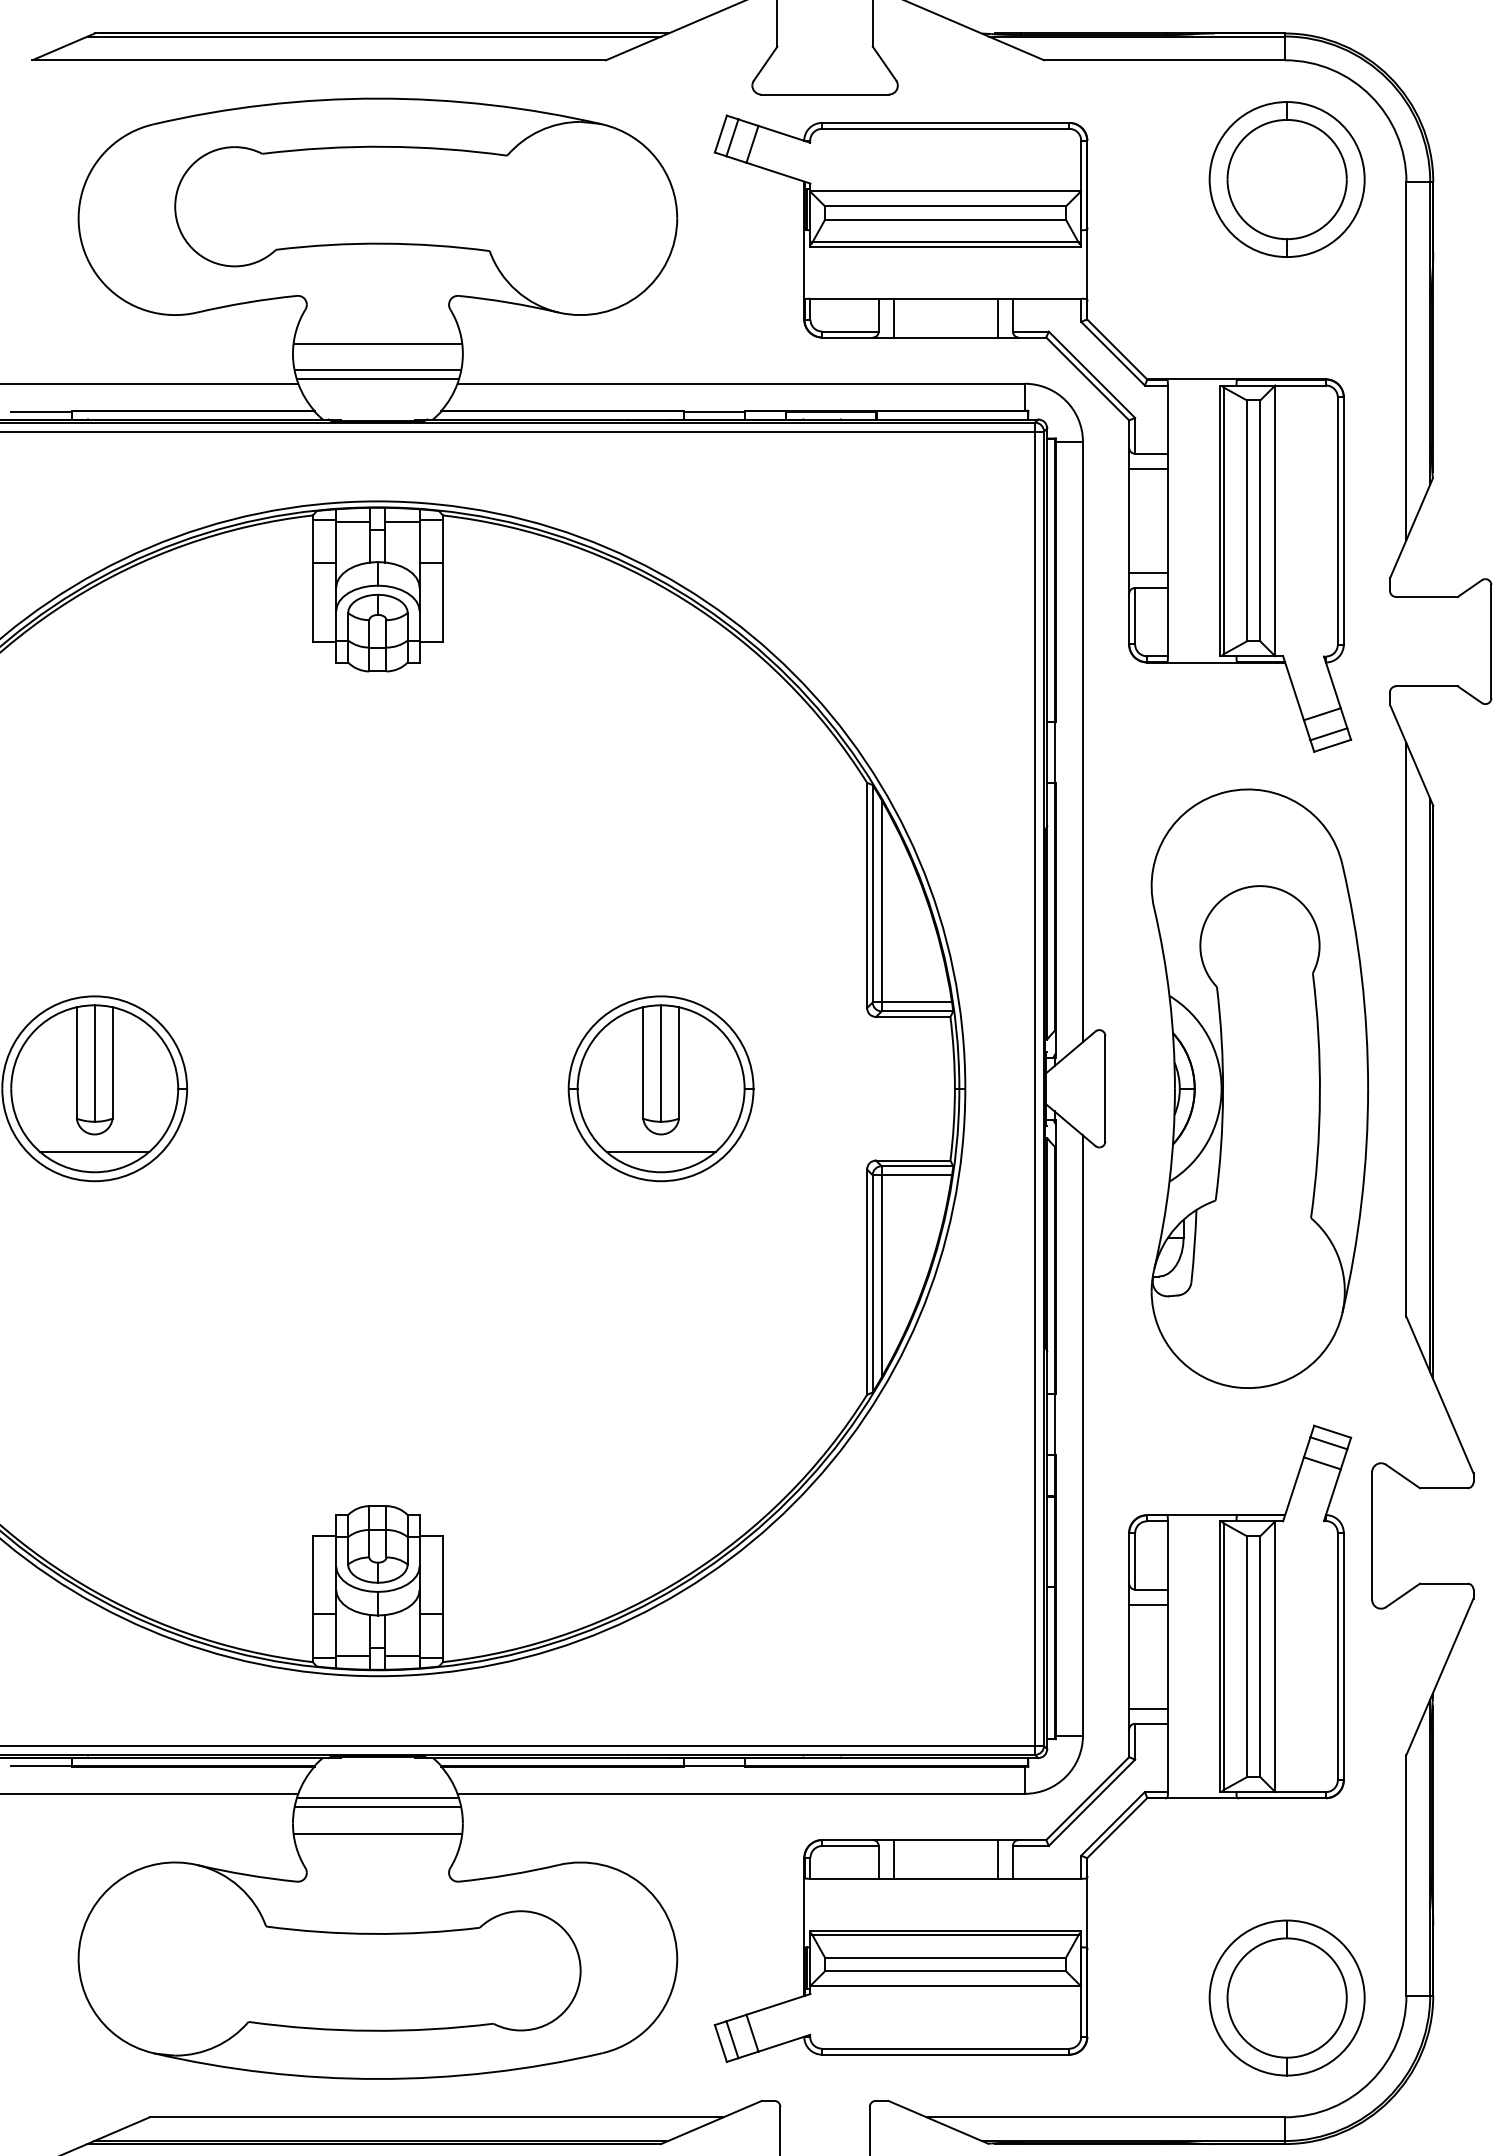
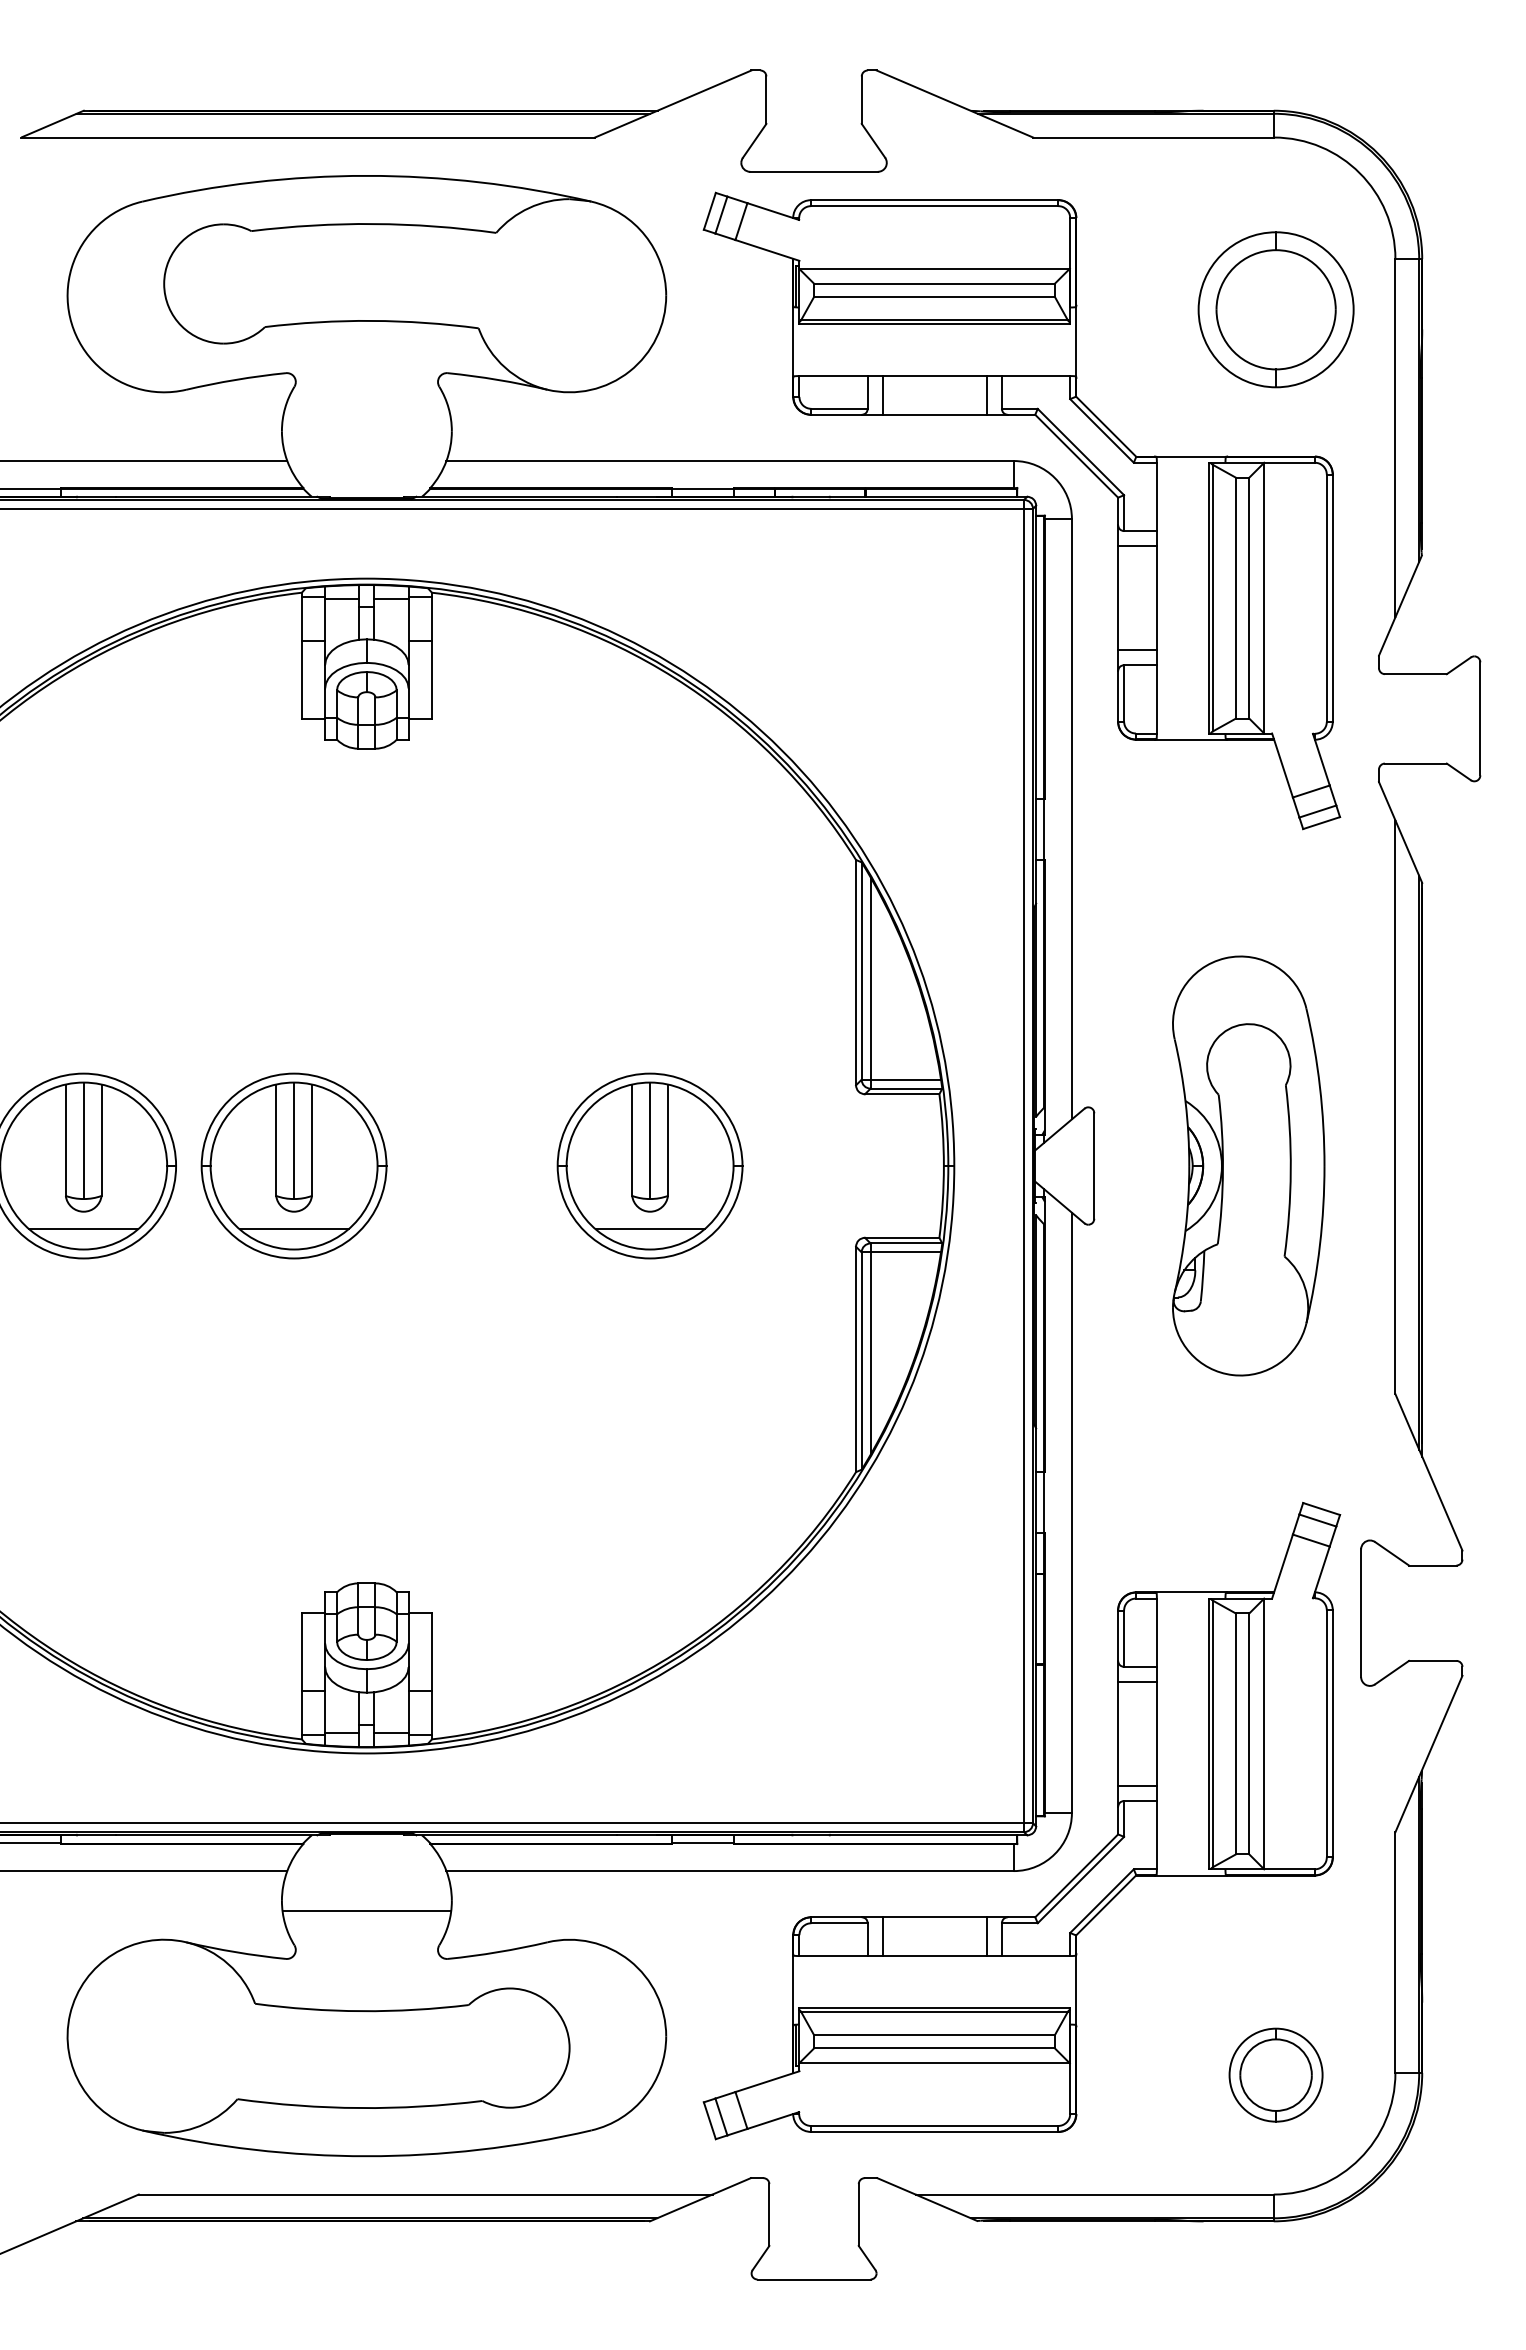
part: (1286, 179) -> (1275, 309), moved
line: (377, 343) -> (366, 420), removed
line: (377, 370) -> (366, 447), removed
line: (377, 379) -> (366, 456), removed
part: (304, 1088) -> (293, 1165), added
part: (1259, 1088) -> (1248, 1165), size x0.7
line: (377, 1798) -> (366, 1875), removed
line: (377, 1807) -> (366, 1884), removed
part: (1286, 1997) -> (1275, 2074), size x0.6

